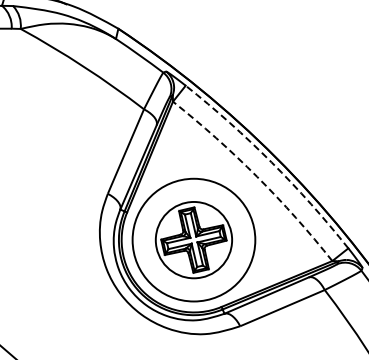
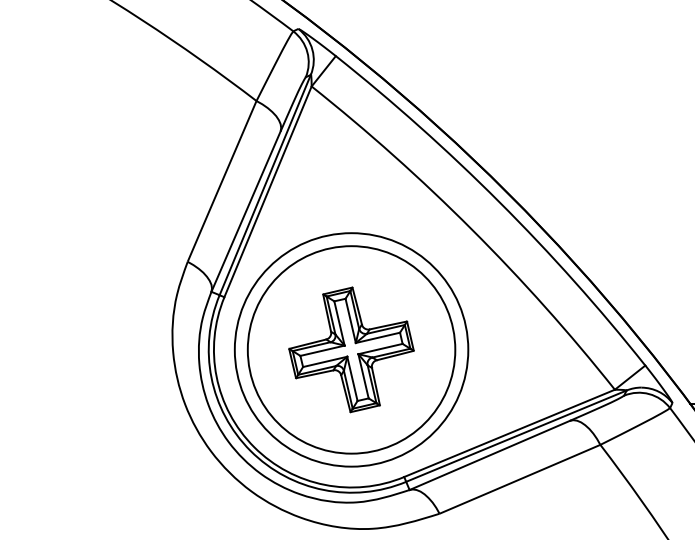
arc: (271, 162) -> (499, 202), dashed -> solid
arc: (257, 176) -> (472, 228), dashed -> solid
circle: (193, 239) -> (350, 348), size x1.43

